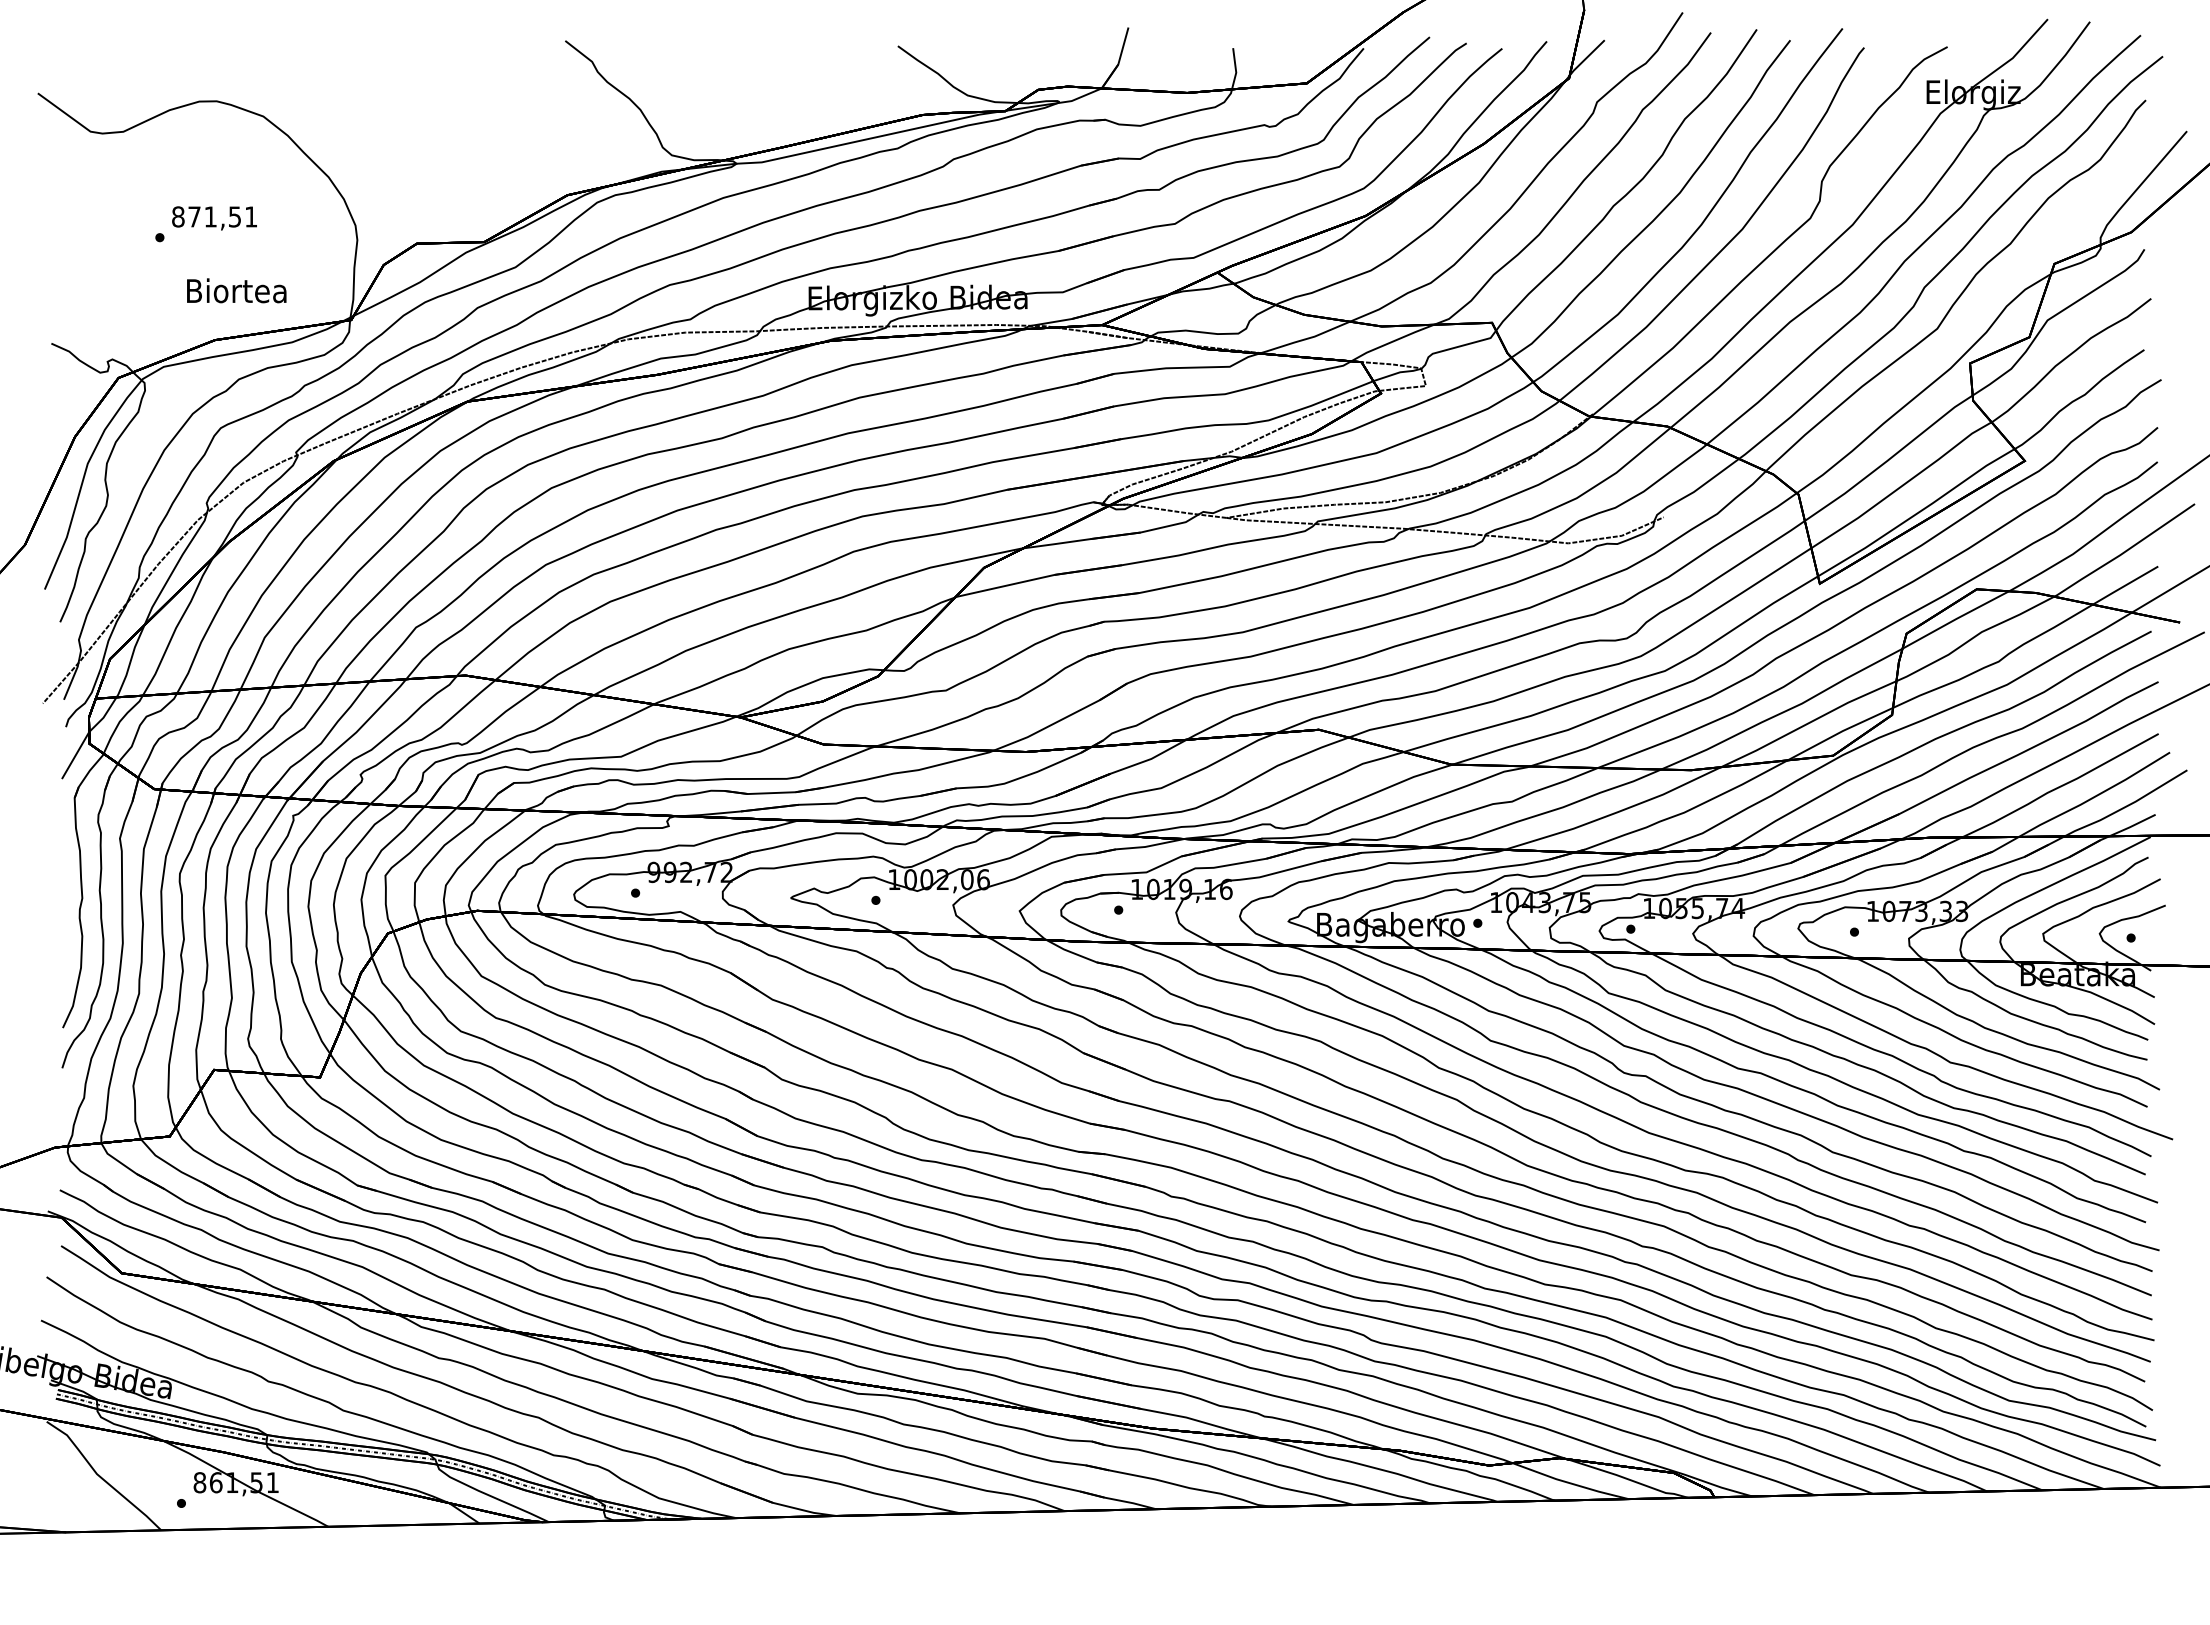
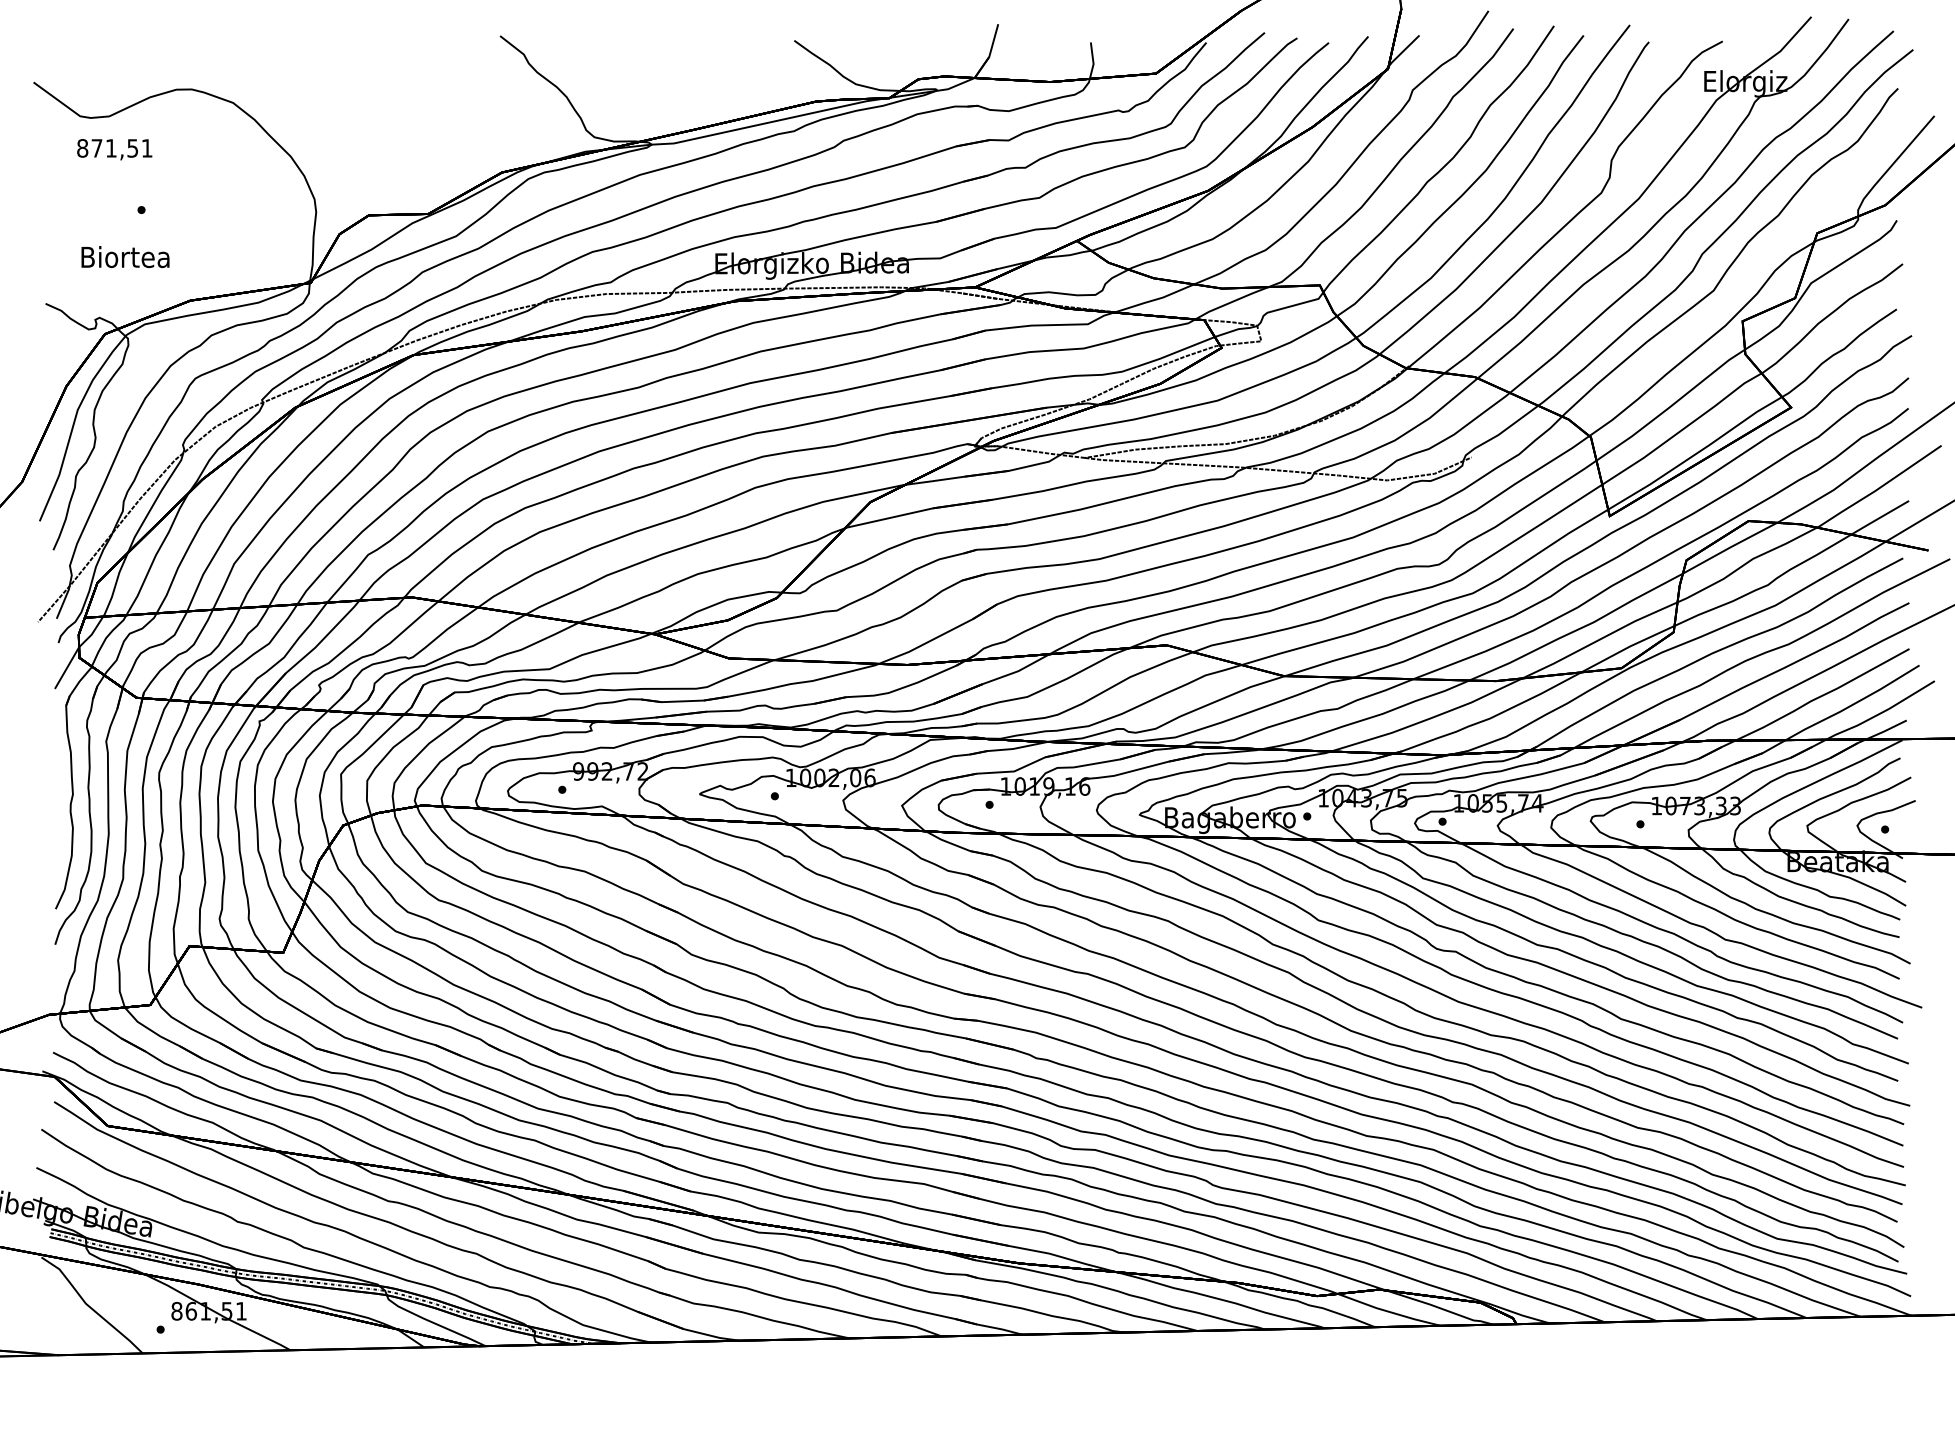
text: (214, 218) -> (114, 149), moved
text: (236, 290) -> (125, 256), moved

